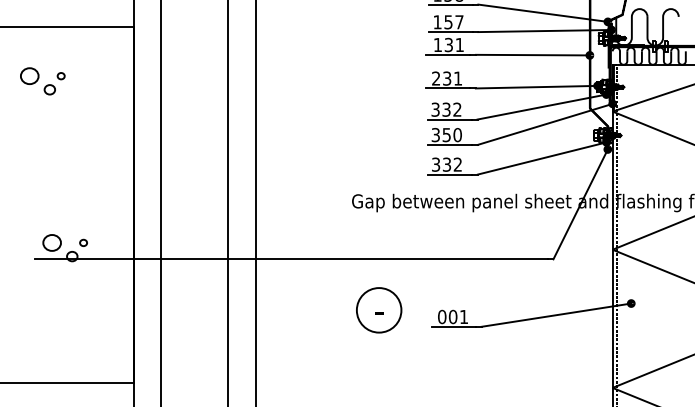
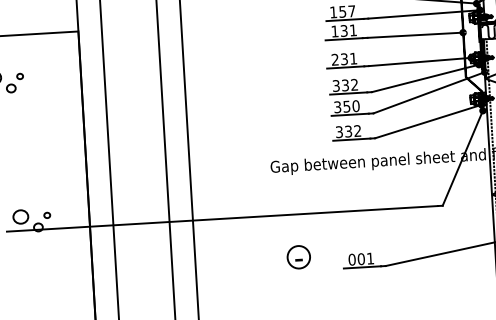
circle: (378, 310) -> (298, 257), size x0.6

